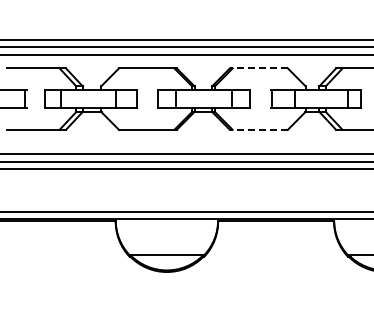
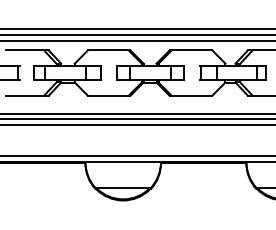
line: (258, 68) -> (190, 50), dashed -> solid
line: (258, 129) -> (190, 95), dashed -> solid

